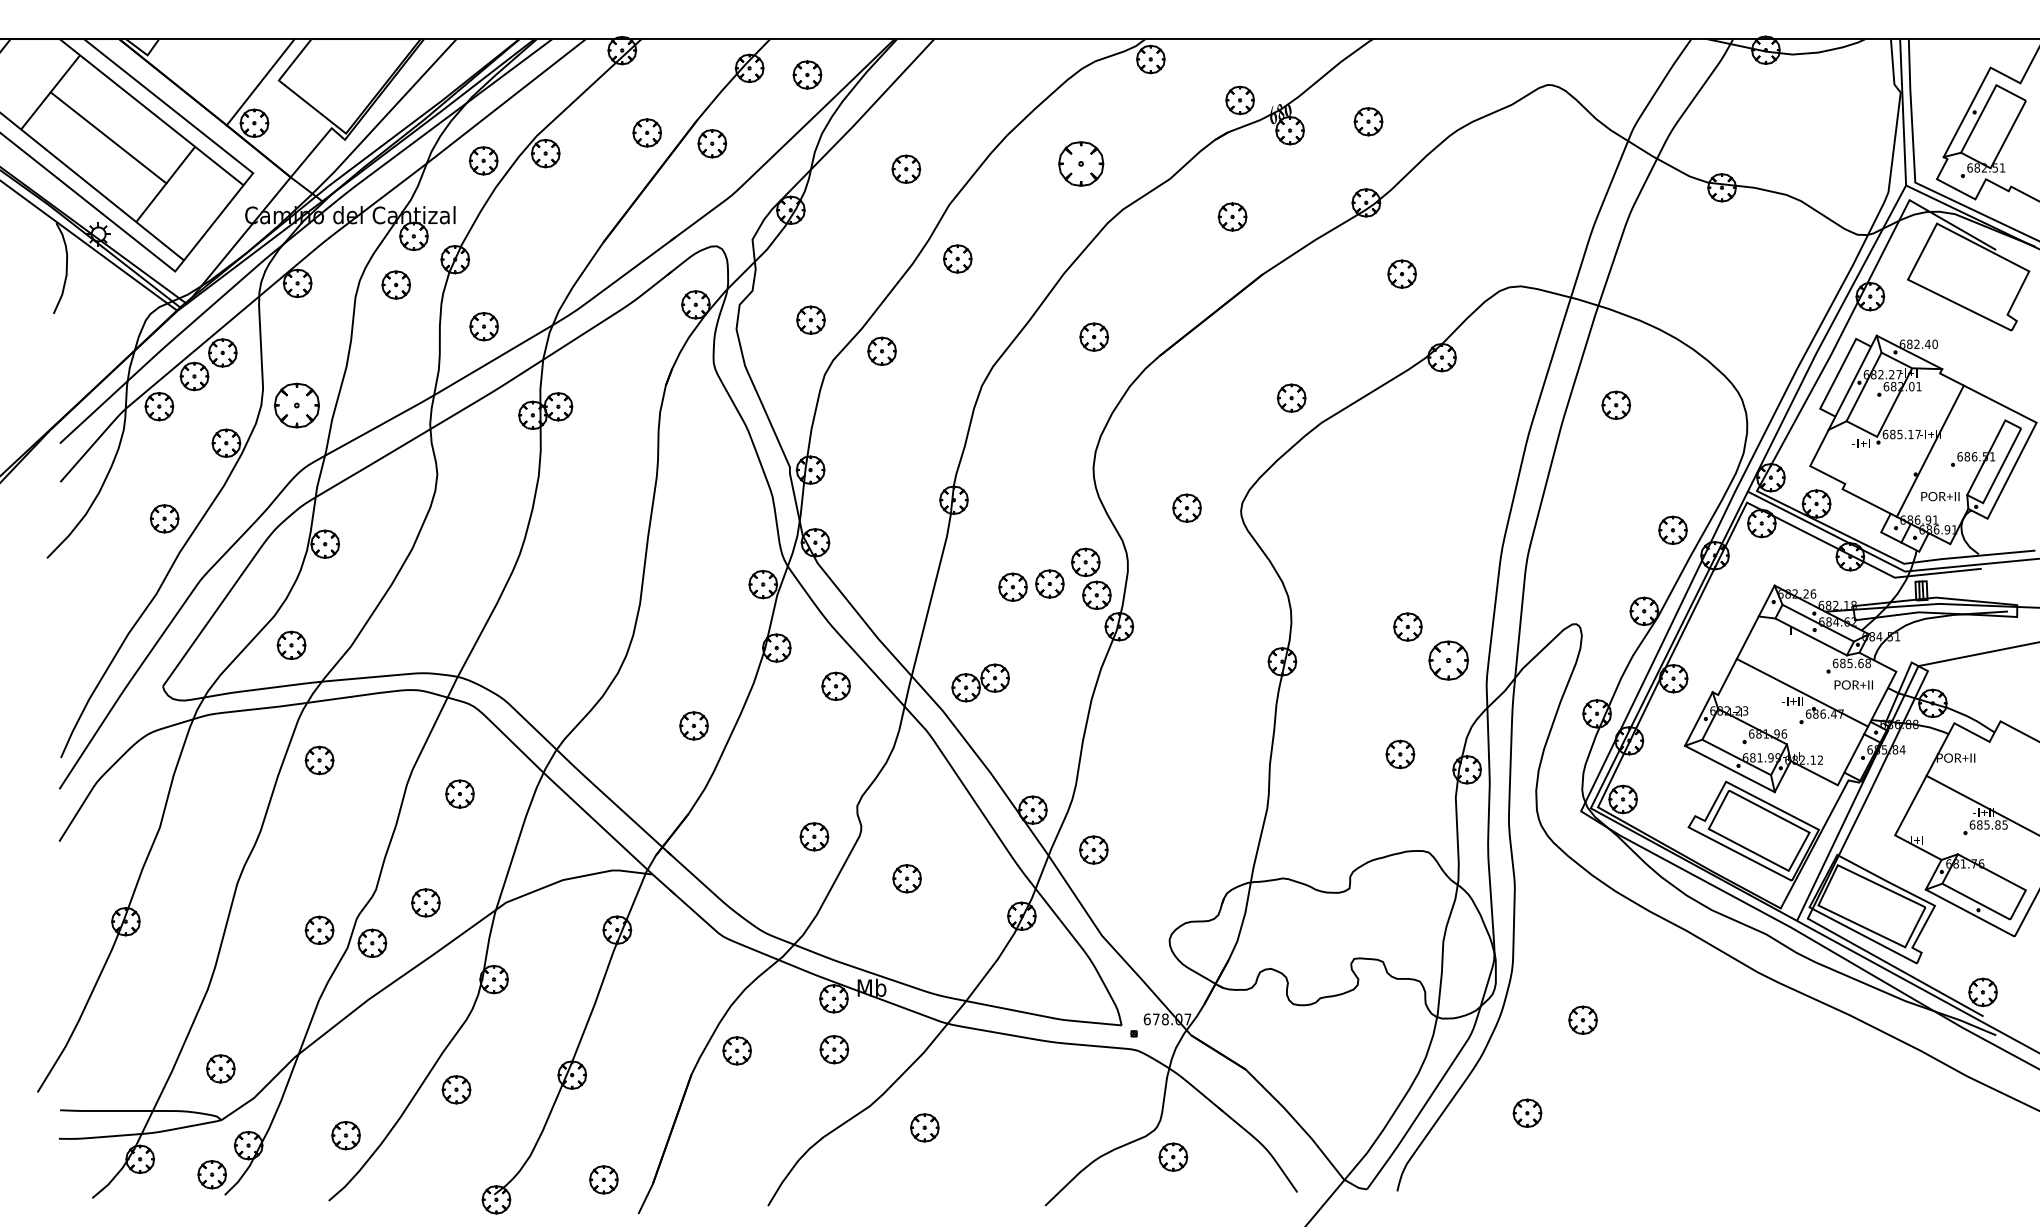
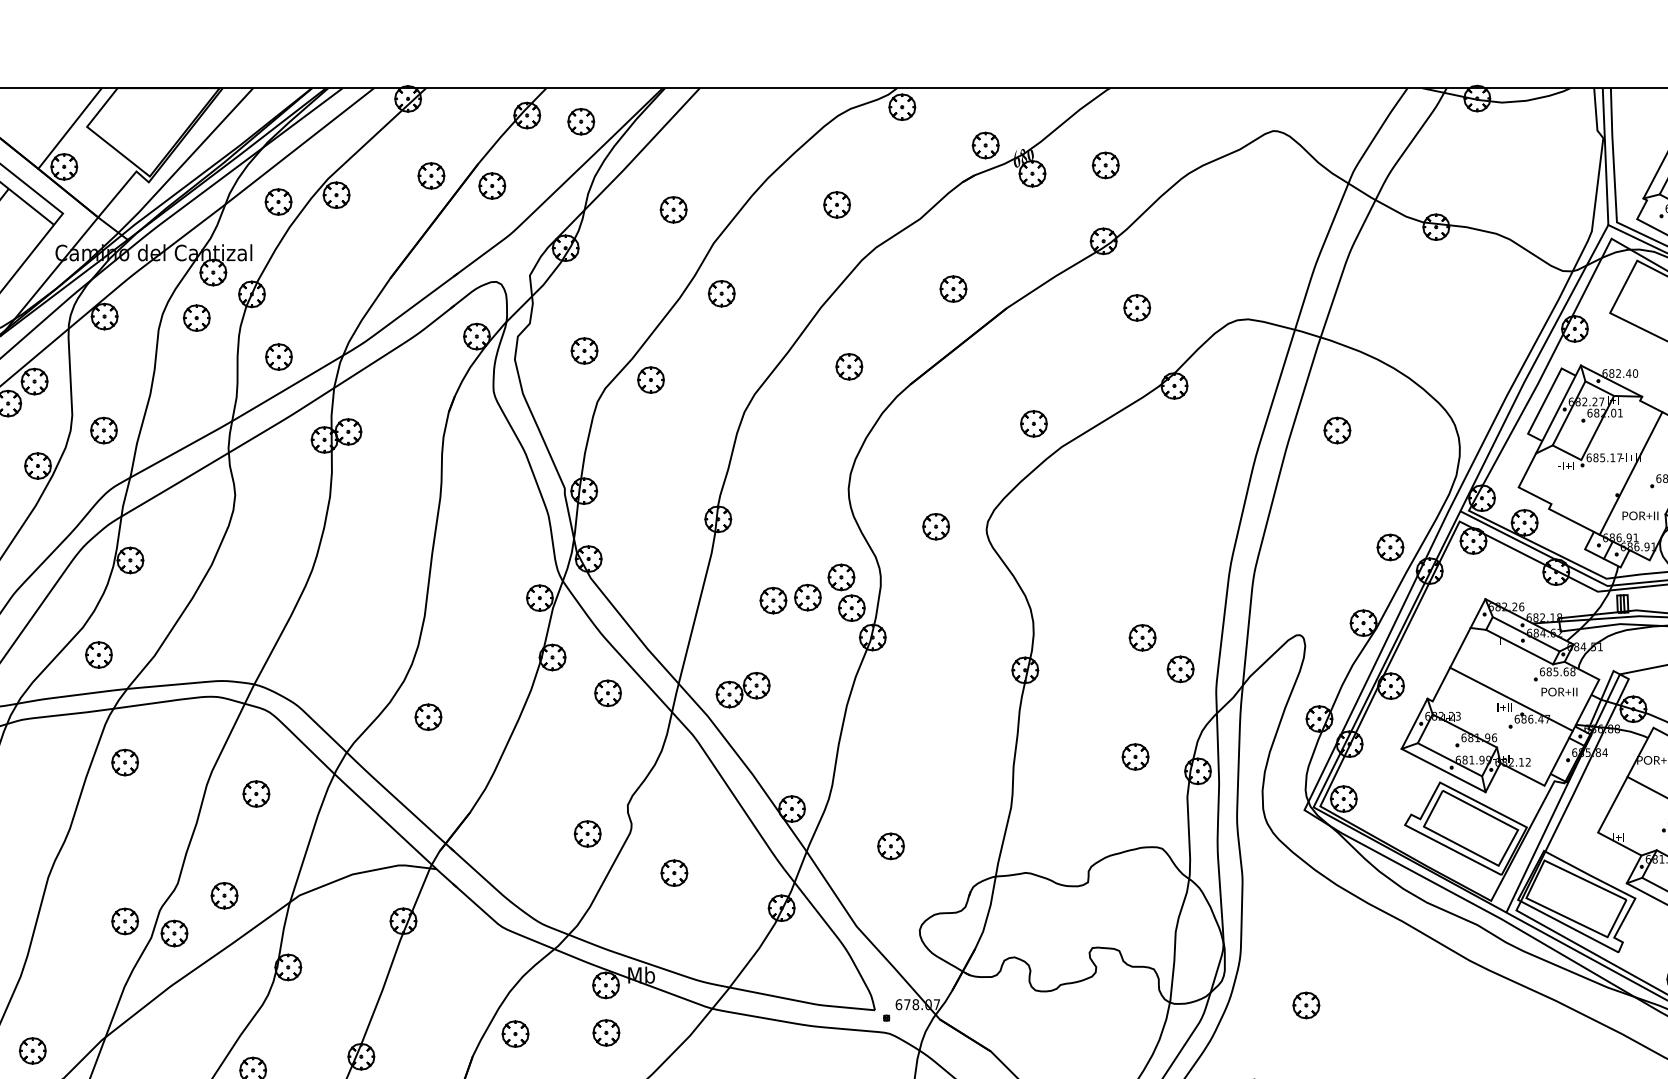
part: (1080, 163) -> (836, 204), size x0.62
part: (1232, 216) -> (953, 288), moved
part: (296, 404) -> (103, 429), size x0.62
part: (1448, 660) -> (1180, 669), size x0.71
part: (693, 725) -> (427, 716), moved
part: (1093, 849) -> (890, 845), moved

